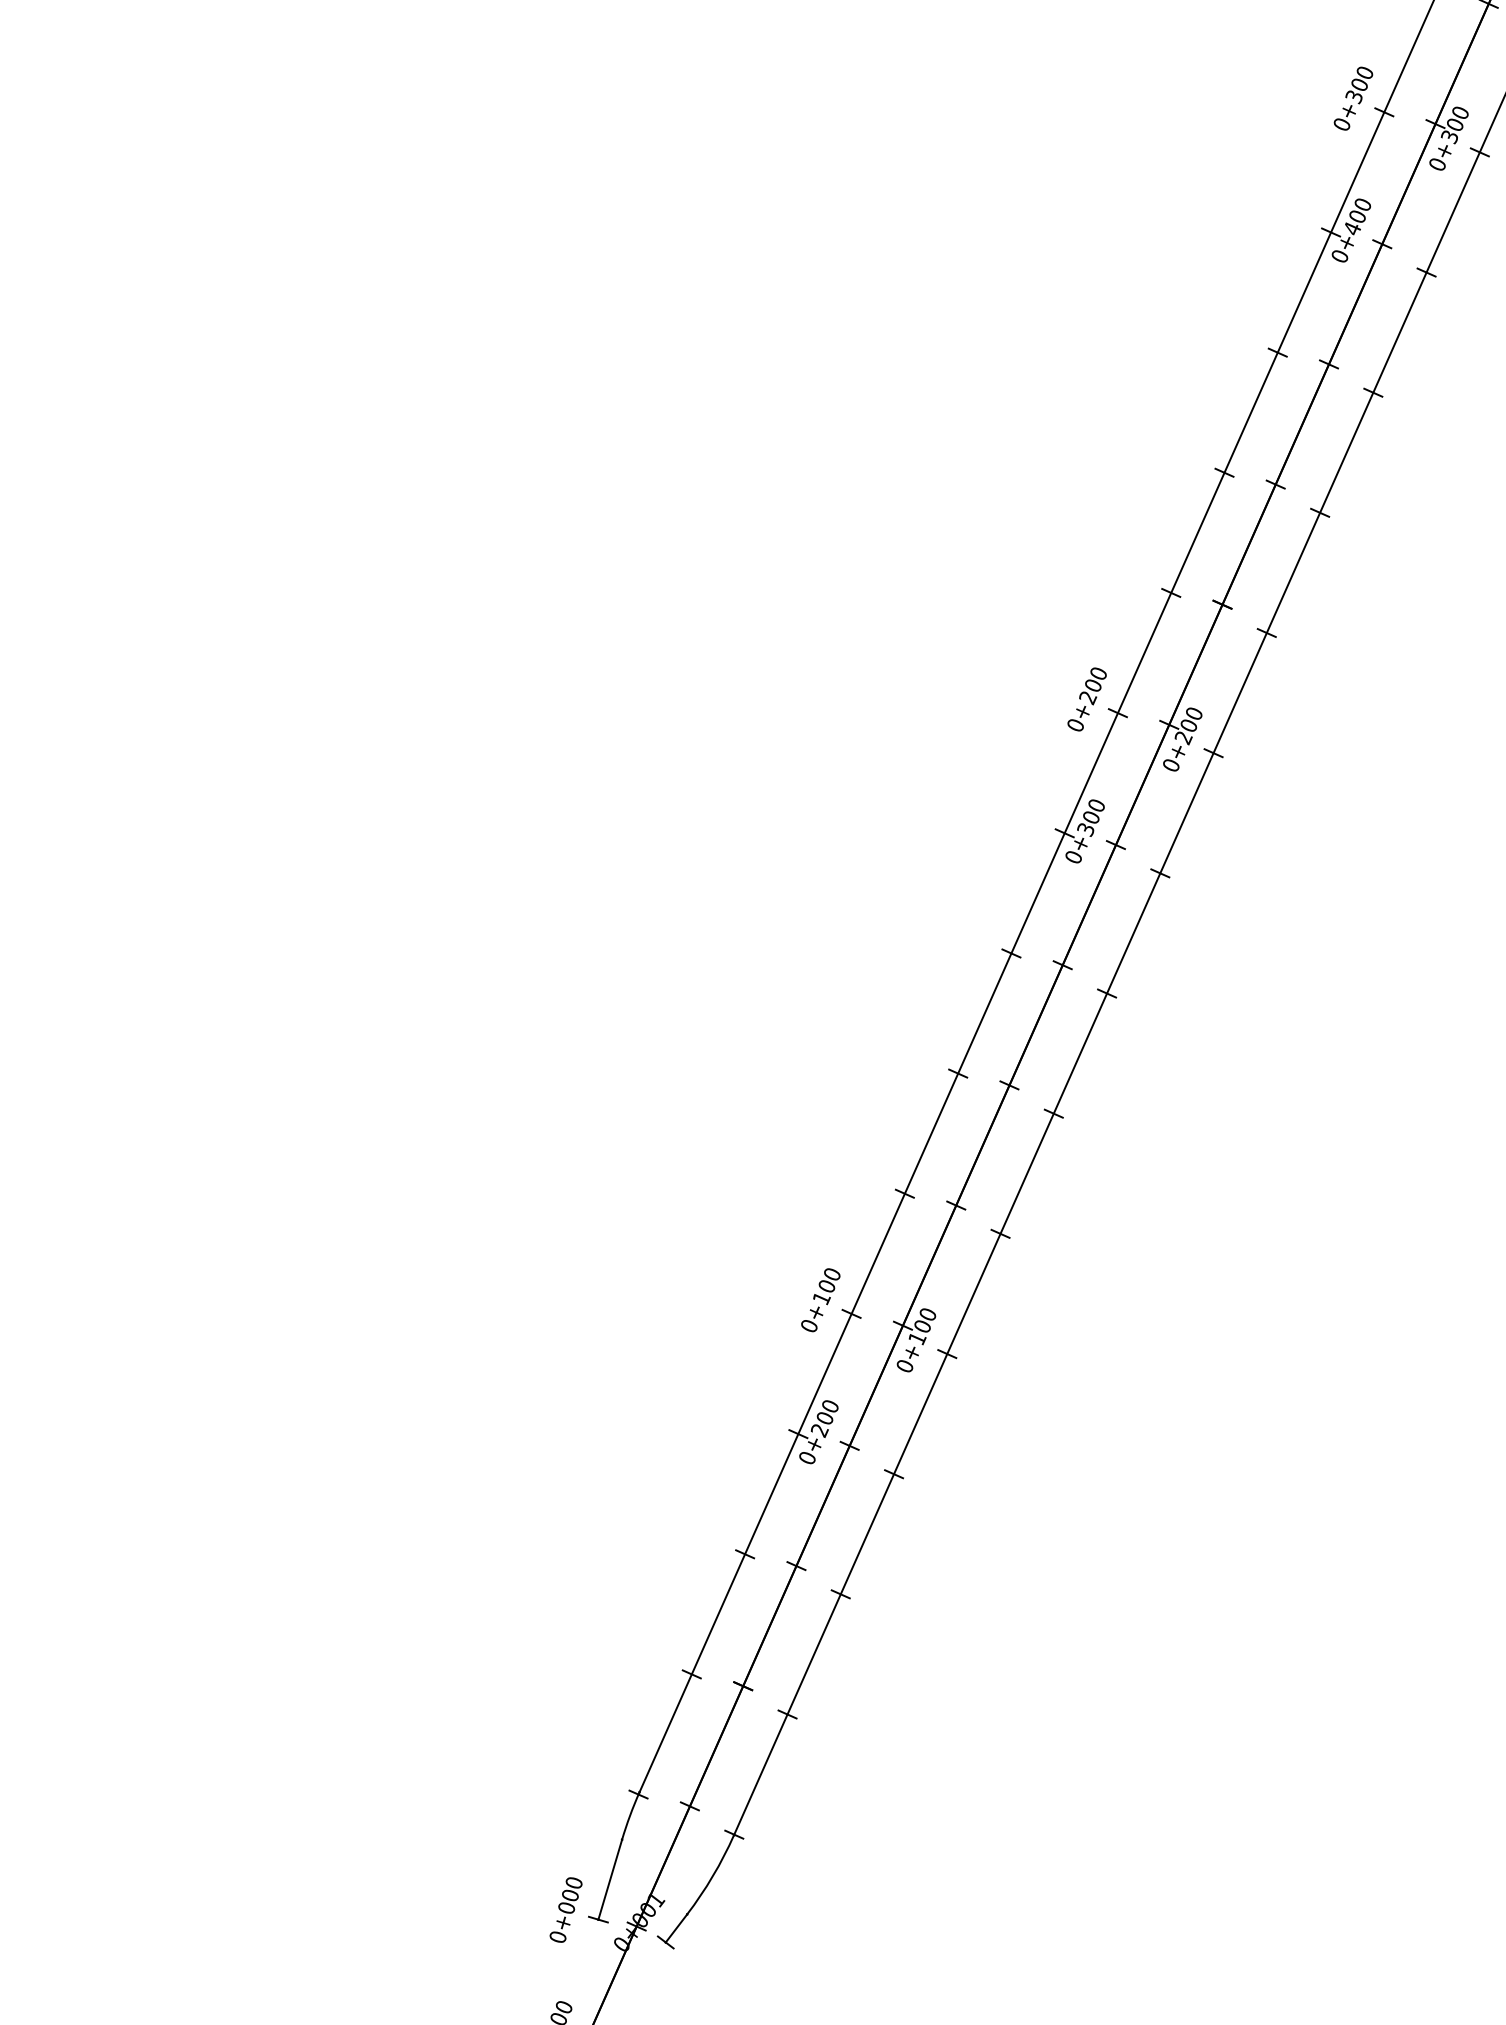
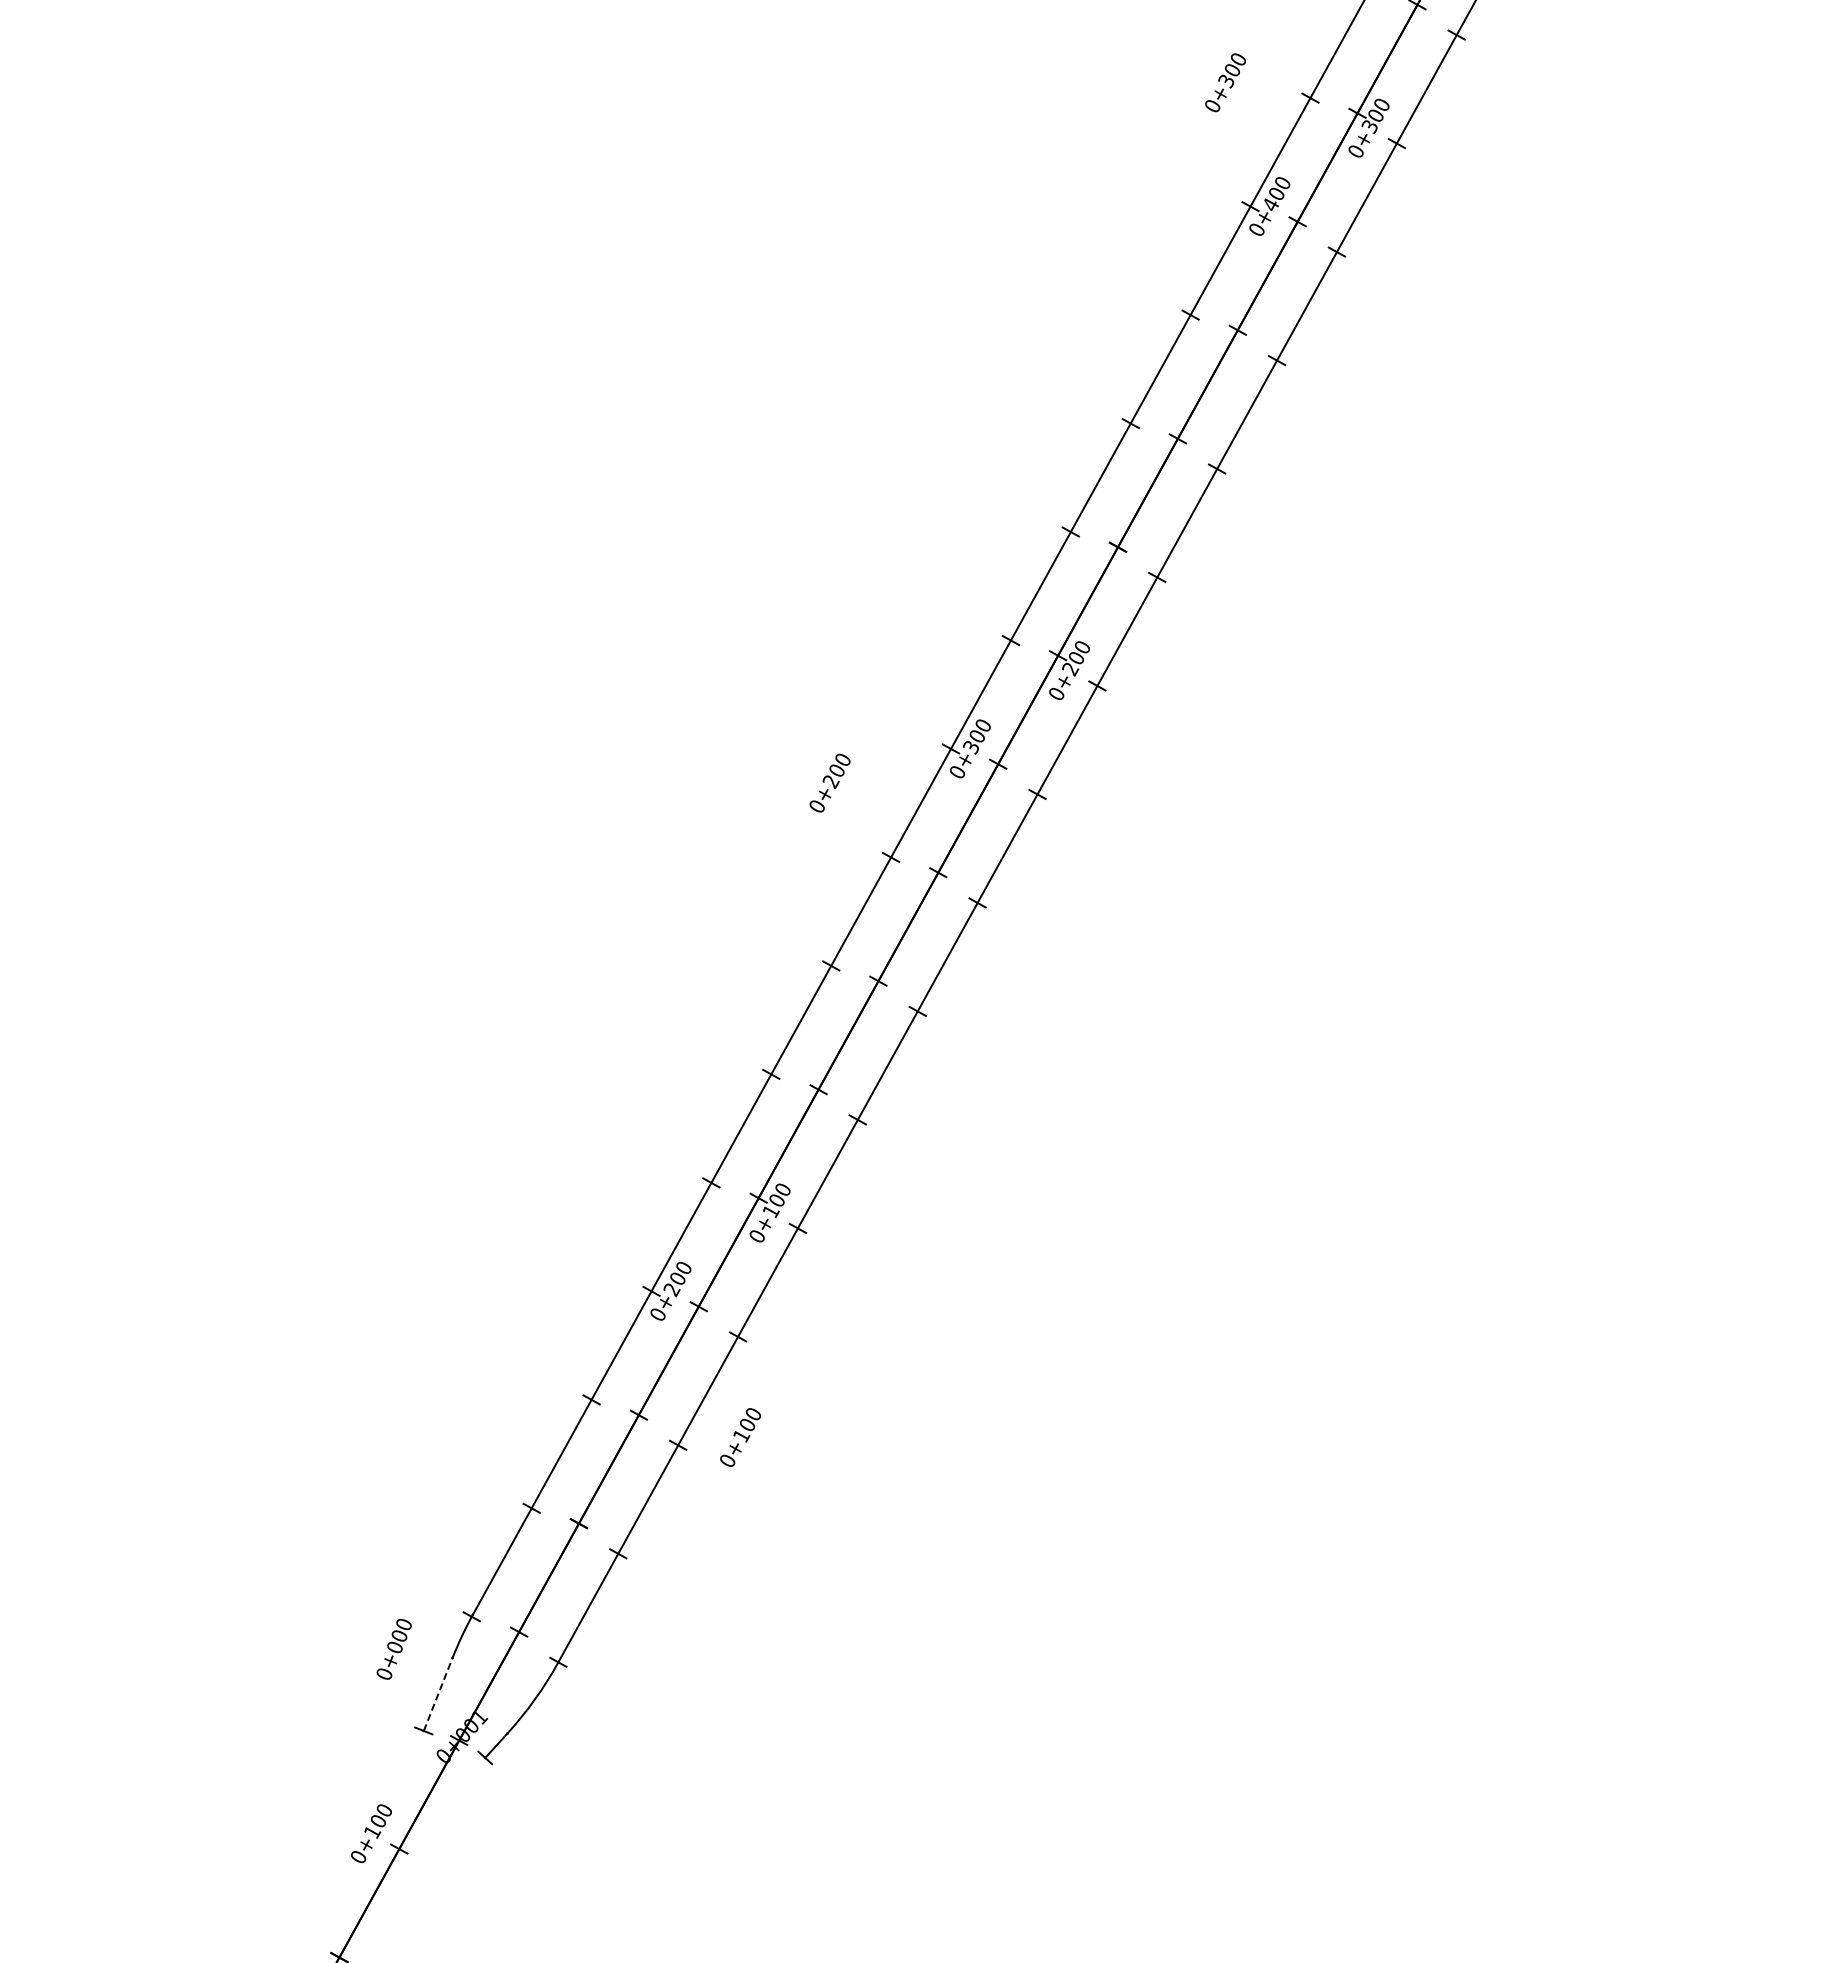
text: (1353, 98) -> (1225, 82), moved
text: (1086, 698) -> (829, 782), moved
text: (820, 1300) -> (740, 1437), moved
line: (610, 1878) -> (438, 1693), solid -> dashed
text: (565, 1909) -> (393, 1648), moved

